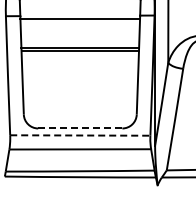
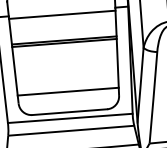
line: (80, 105) -> (68, 91), added
line: (80, 128) -> (70, 112), dashed -> solid
line: (80, 135) -> (70, 118), dashed -> solid

